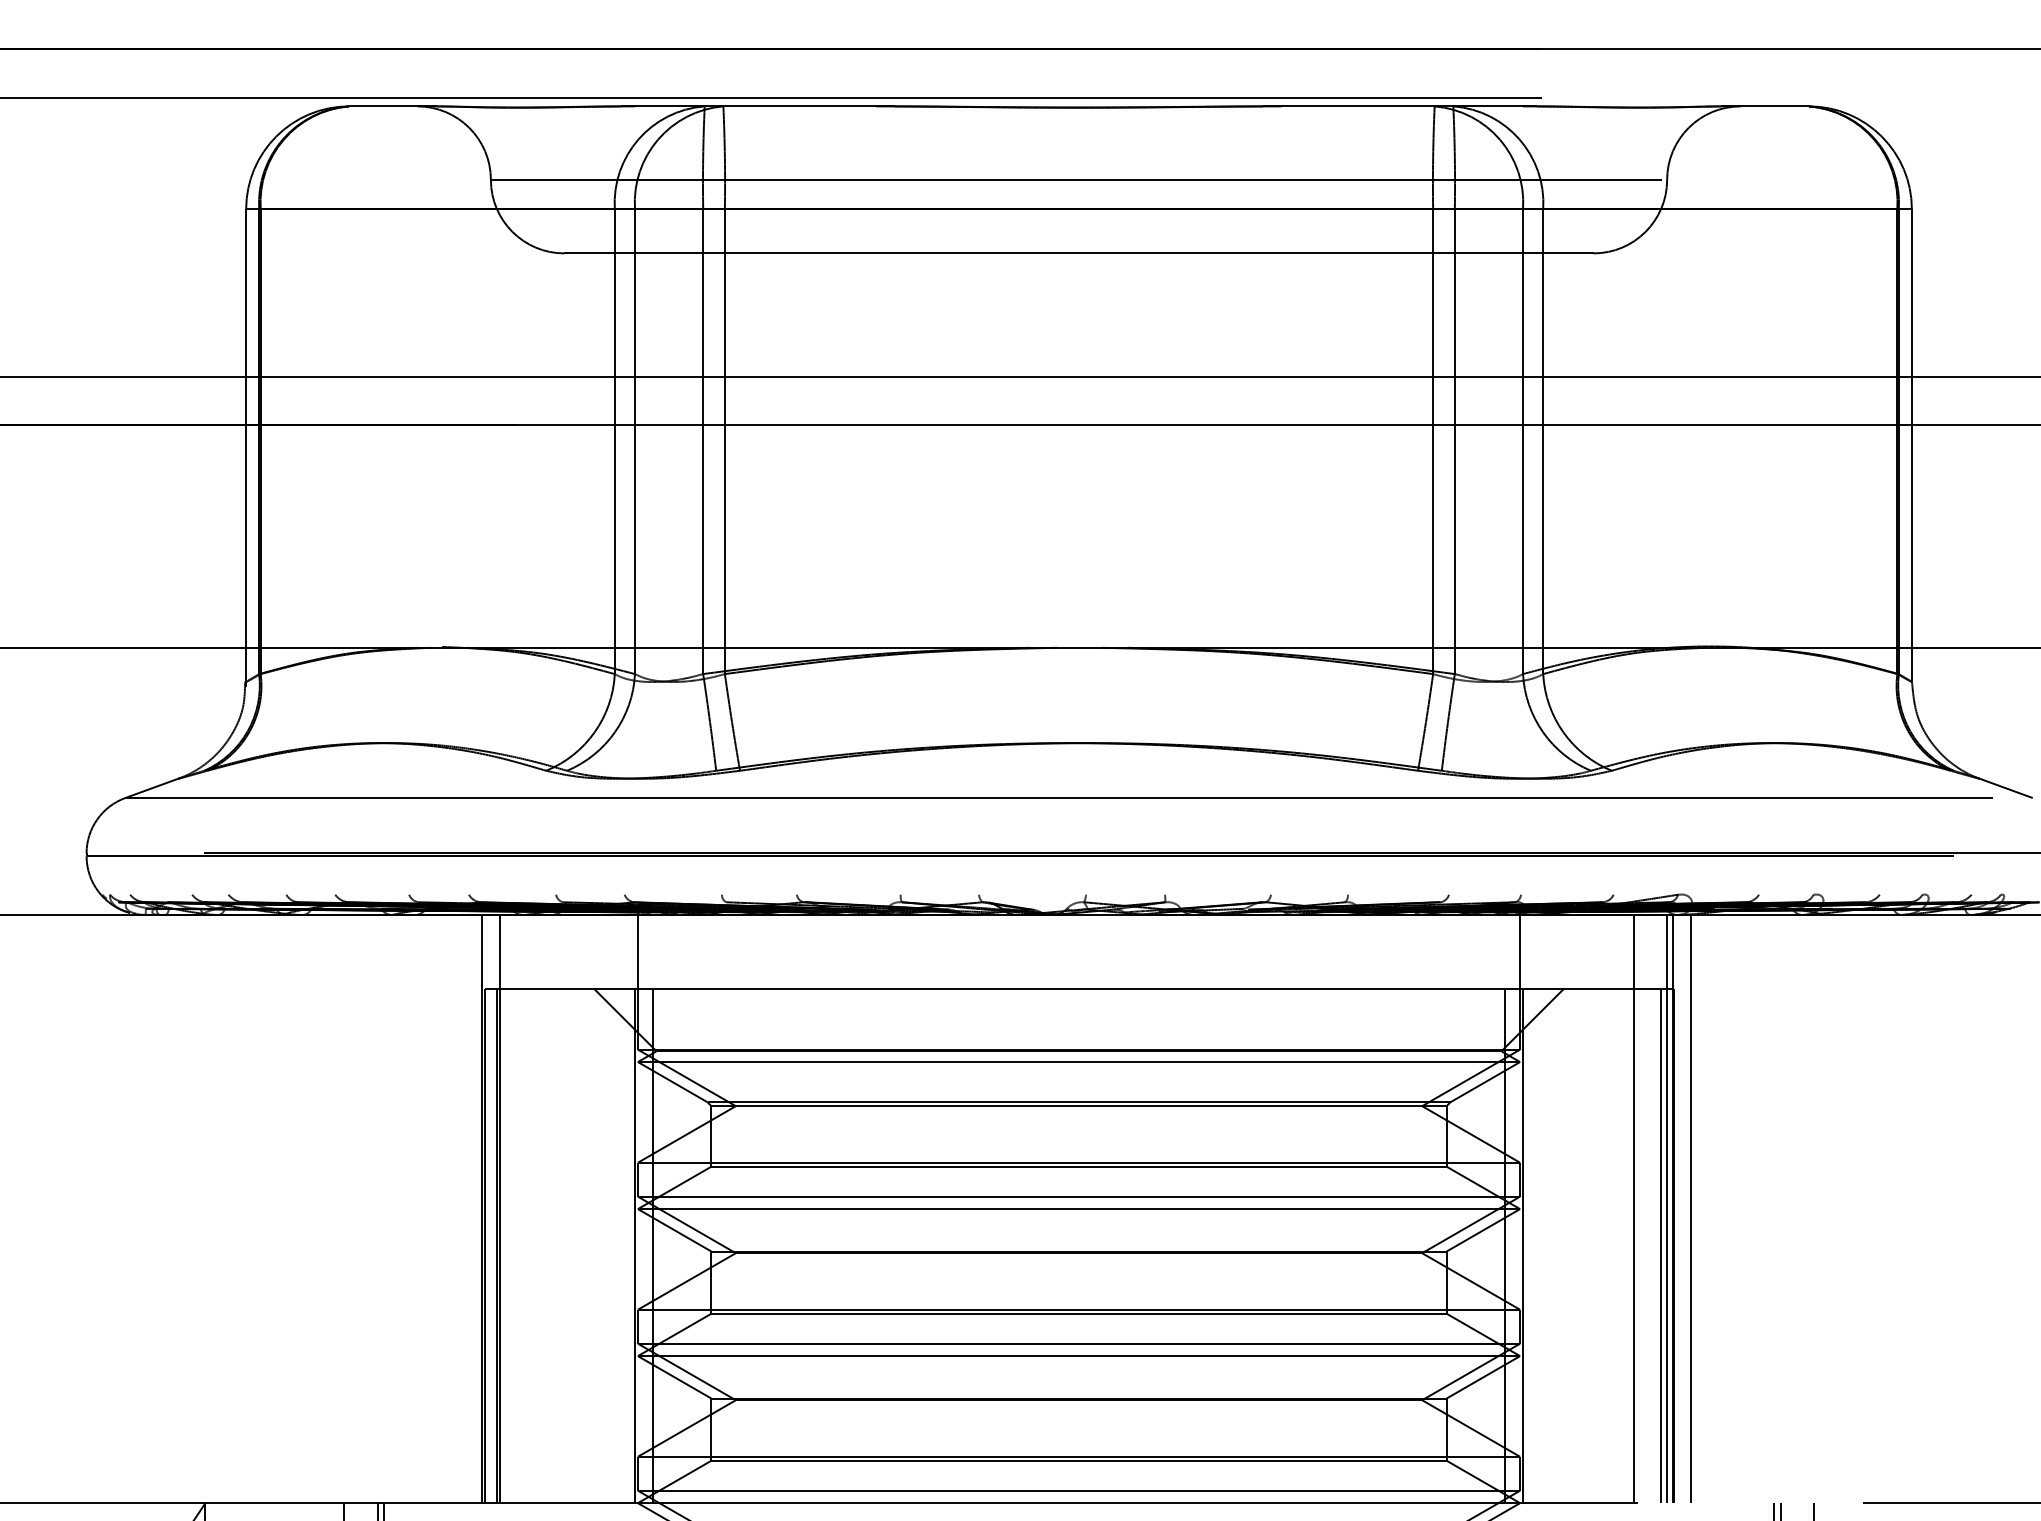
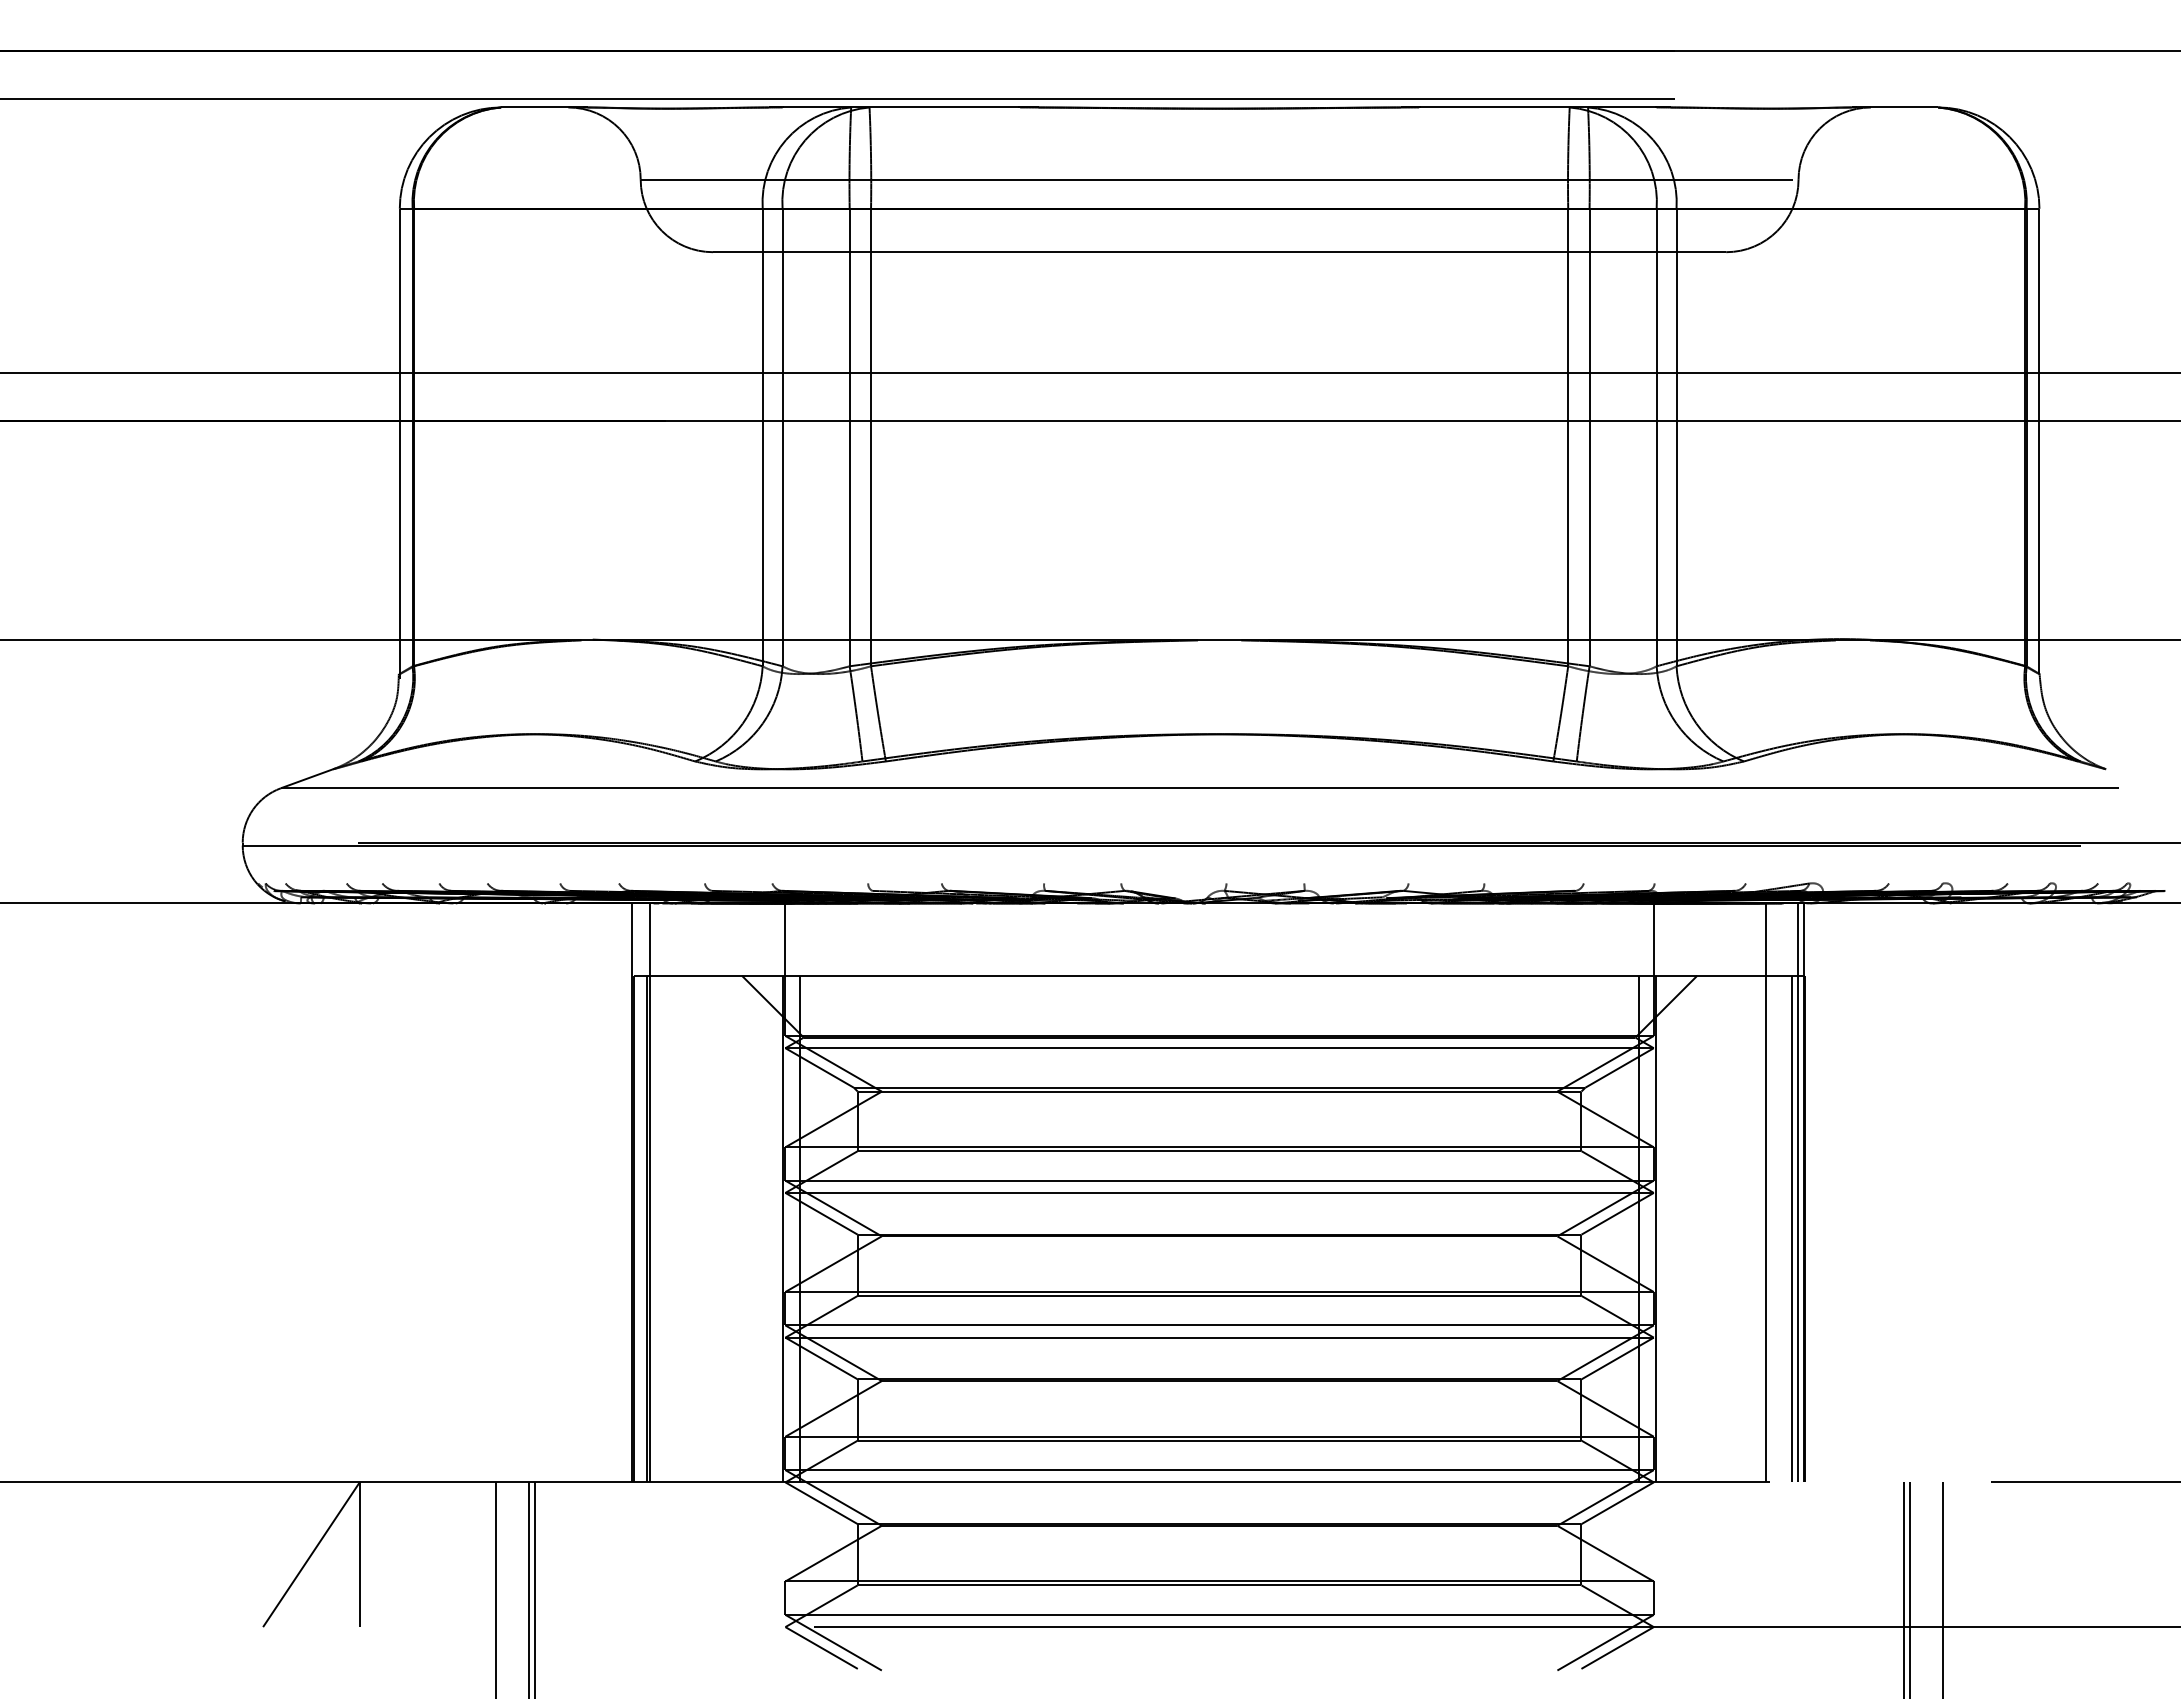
line: (2005, 788) -> (2131, 778), removed
line: (1690, 1208) -> (1821, 1192), removed

